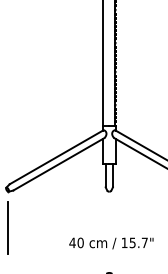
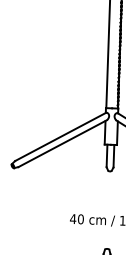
line: (8, 227) -> (12, 202), removed

